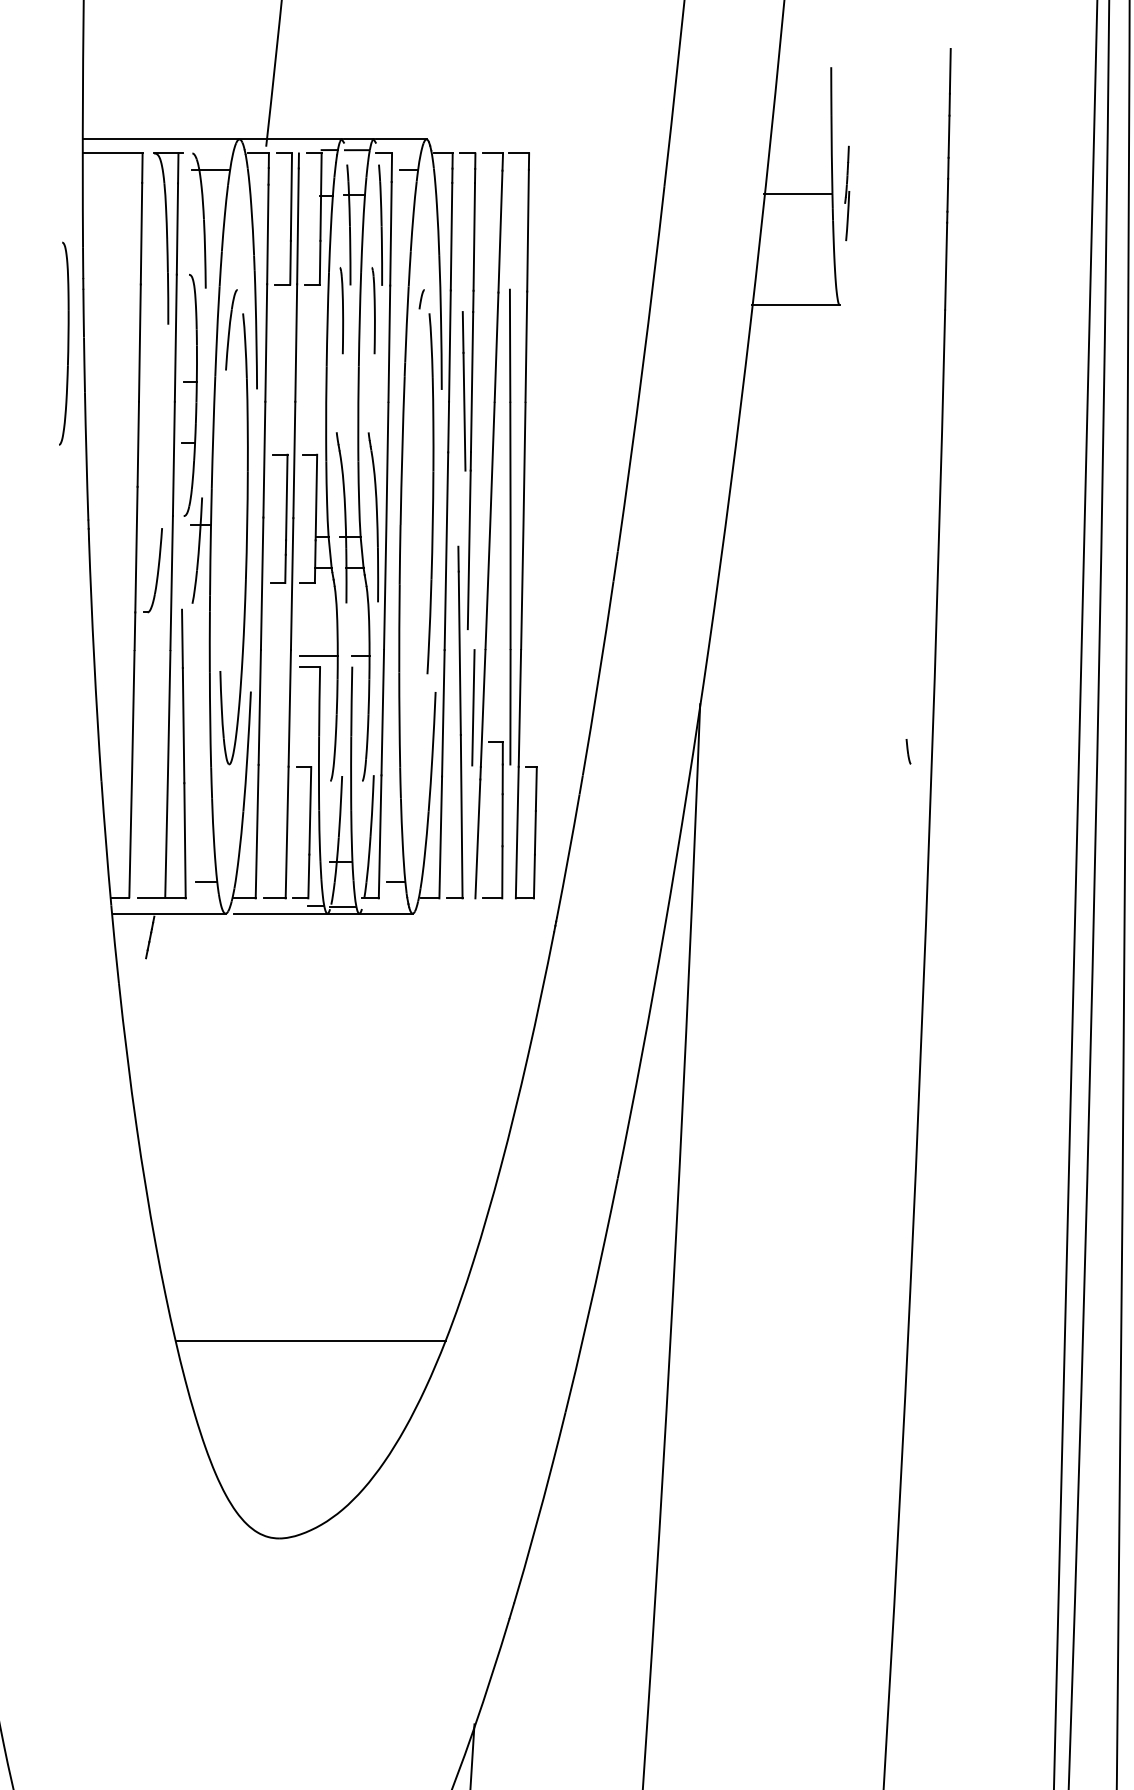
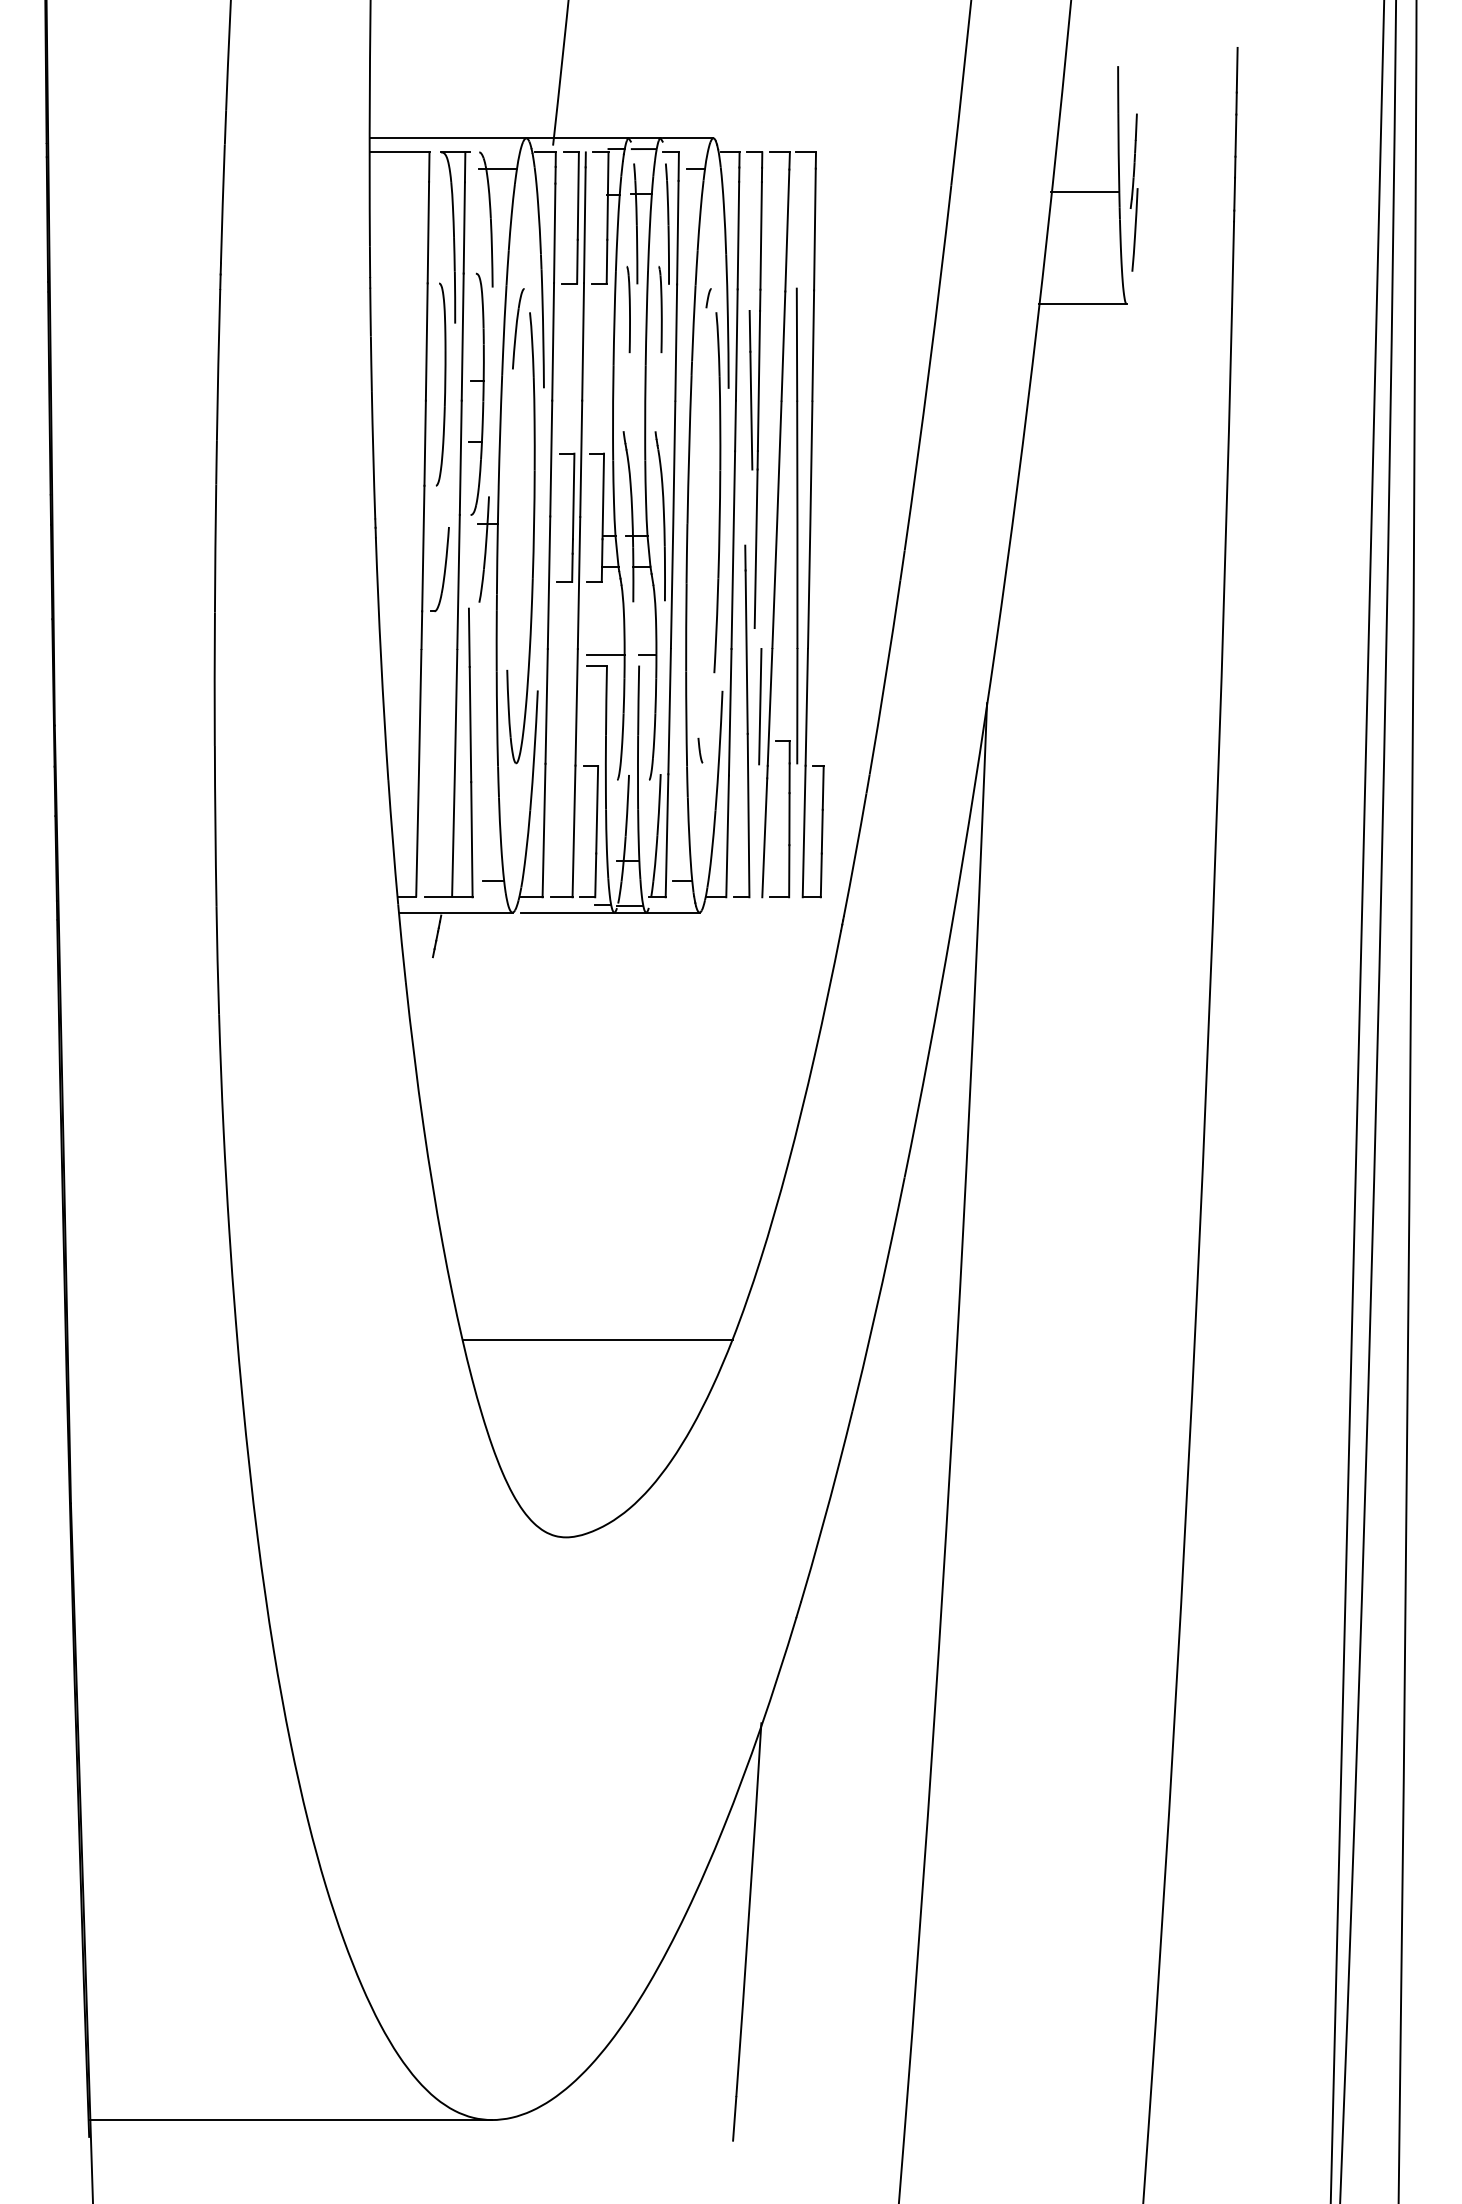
part: (846, 193) -> (1133, 192), size x1.67
part: (63, 343) -> (440, 384), moved
line: (908, 751) -> (700, 750), moved

